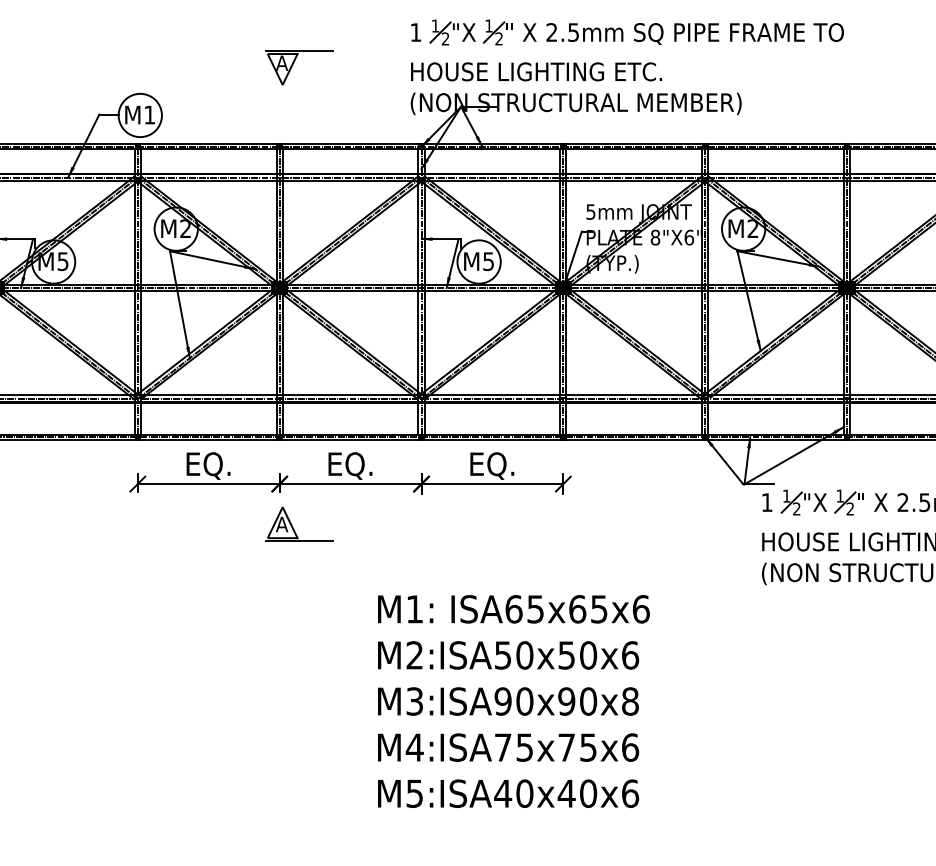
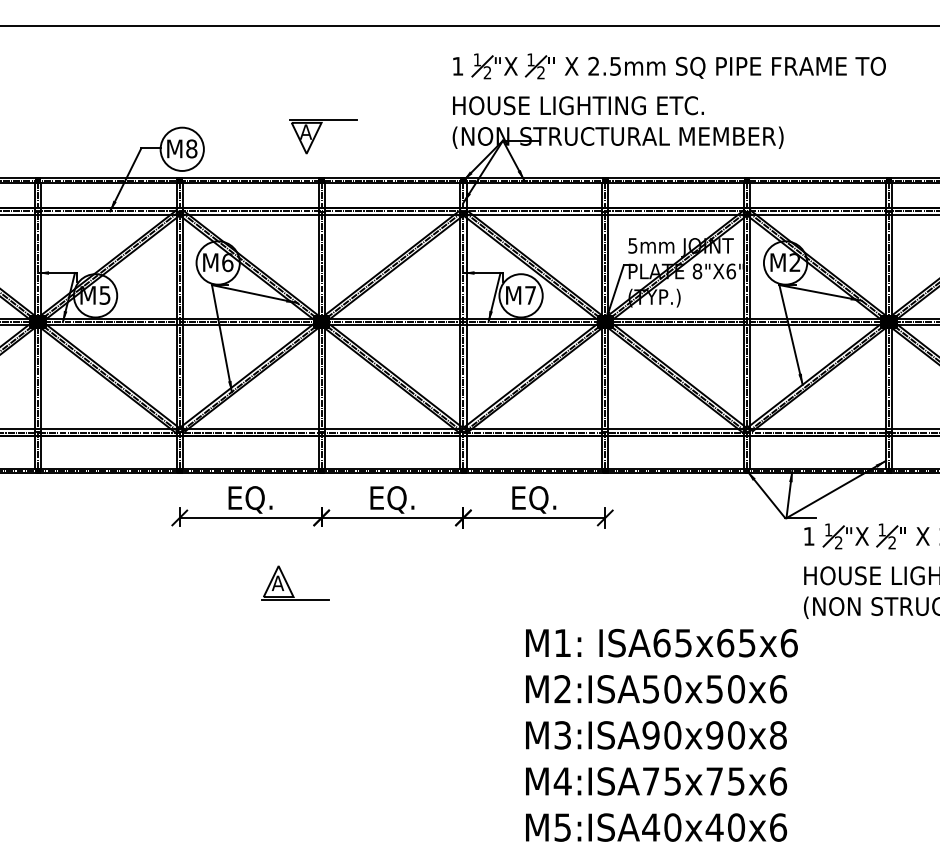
part: (293, 64) -> (317, 133), moved
text: (149, 114) -> (191, 148), M1 -> M8
text: (185, 228) -> (227, 262), M2 -> M6
text: (488, 261) -> (530, 295), M5 -> M7
part: (292, 524) -> (288, 583), moved
text: (513, 700) -> (661, 734), moved

